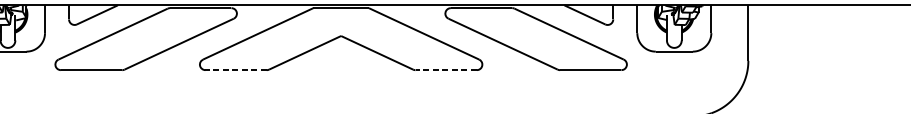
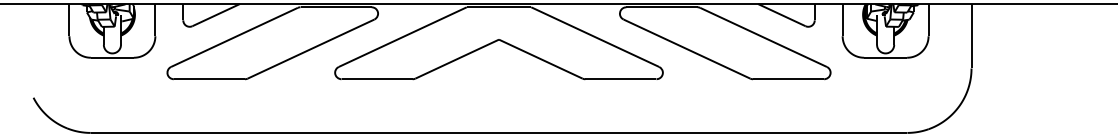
line: (236, 70) -> (377, 79), dashed -> solid
line: (445, 70) -> (620, 79), dashed -> solid

